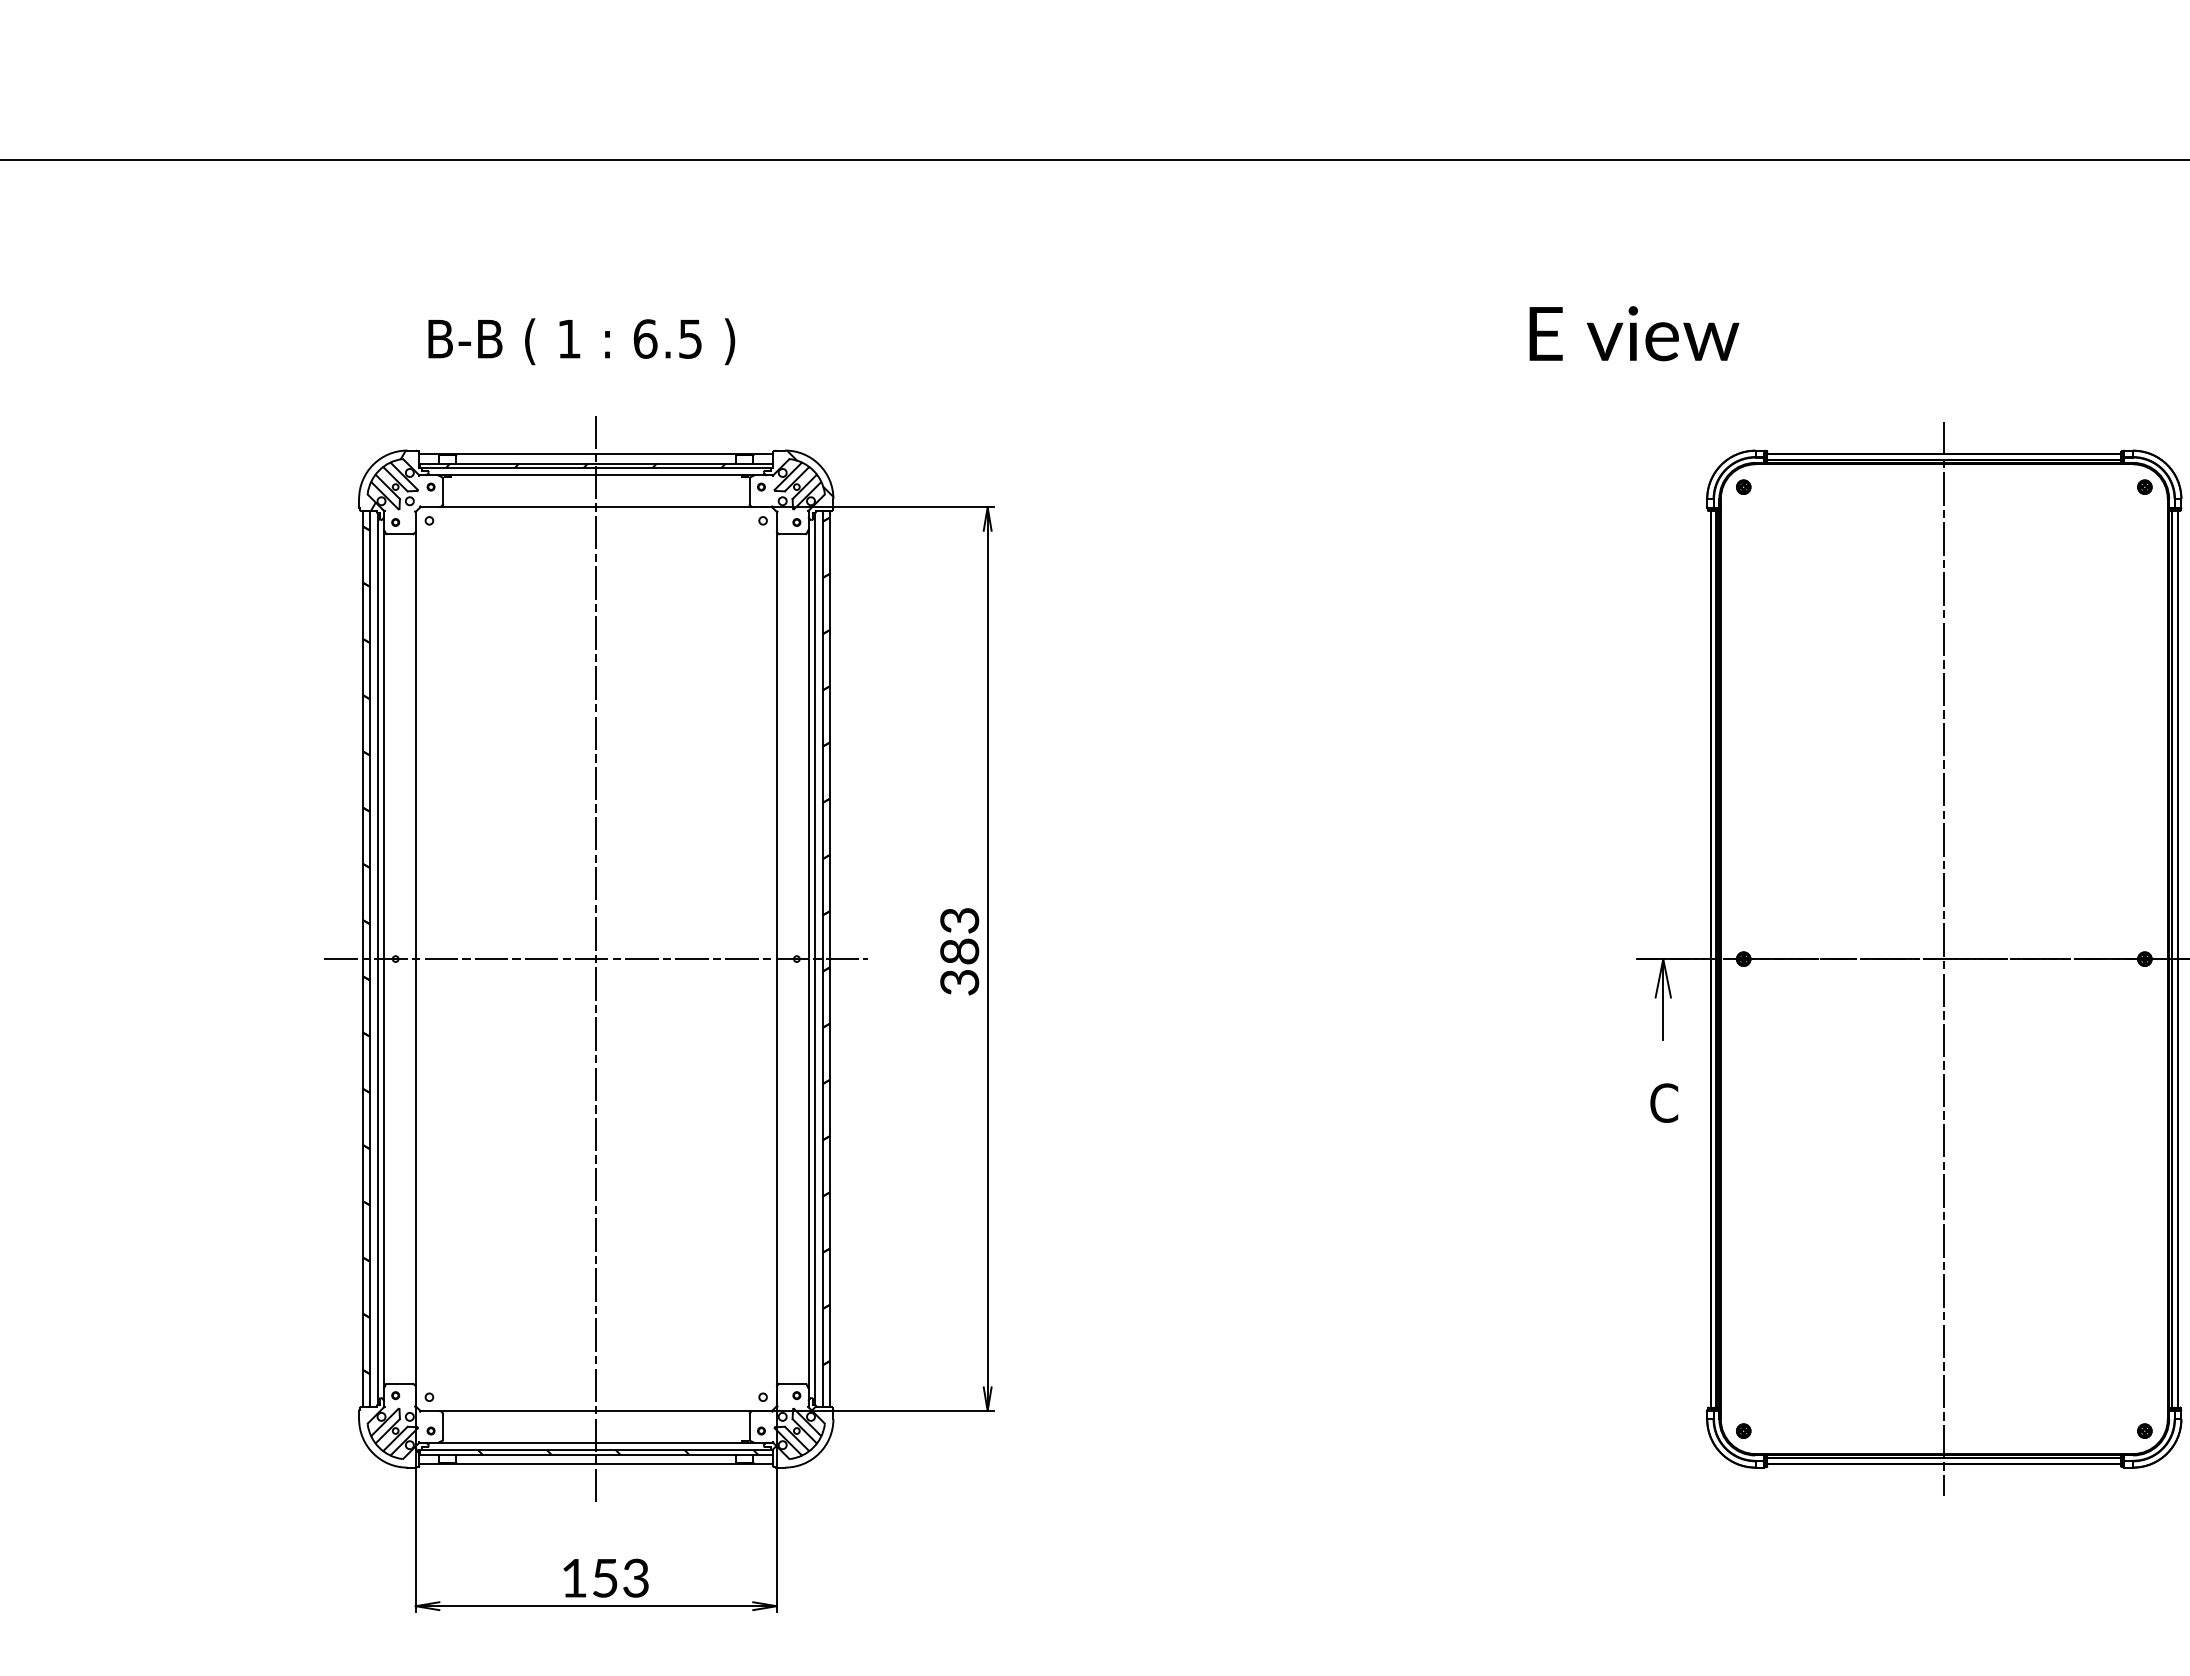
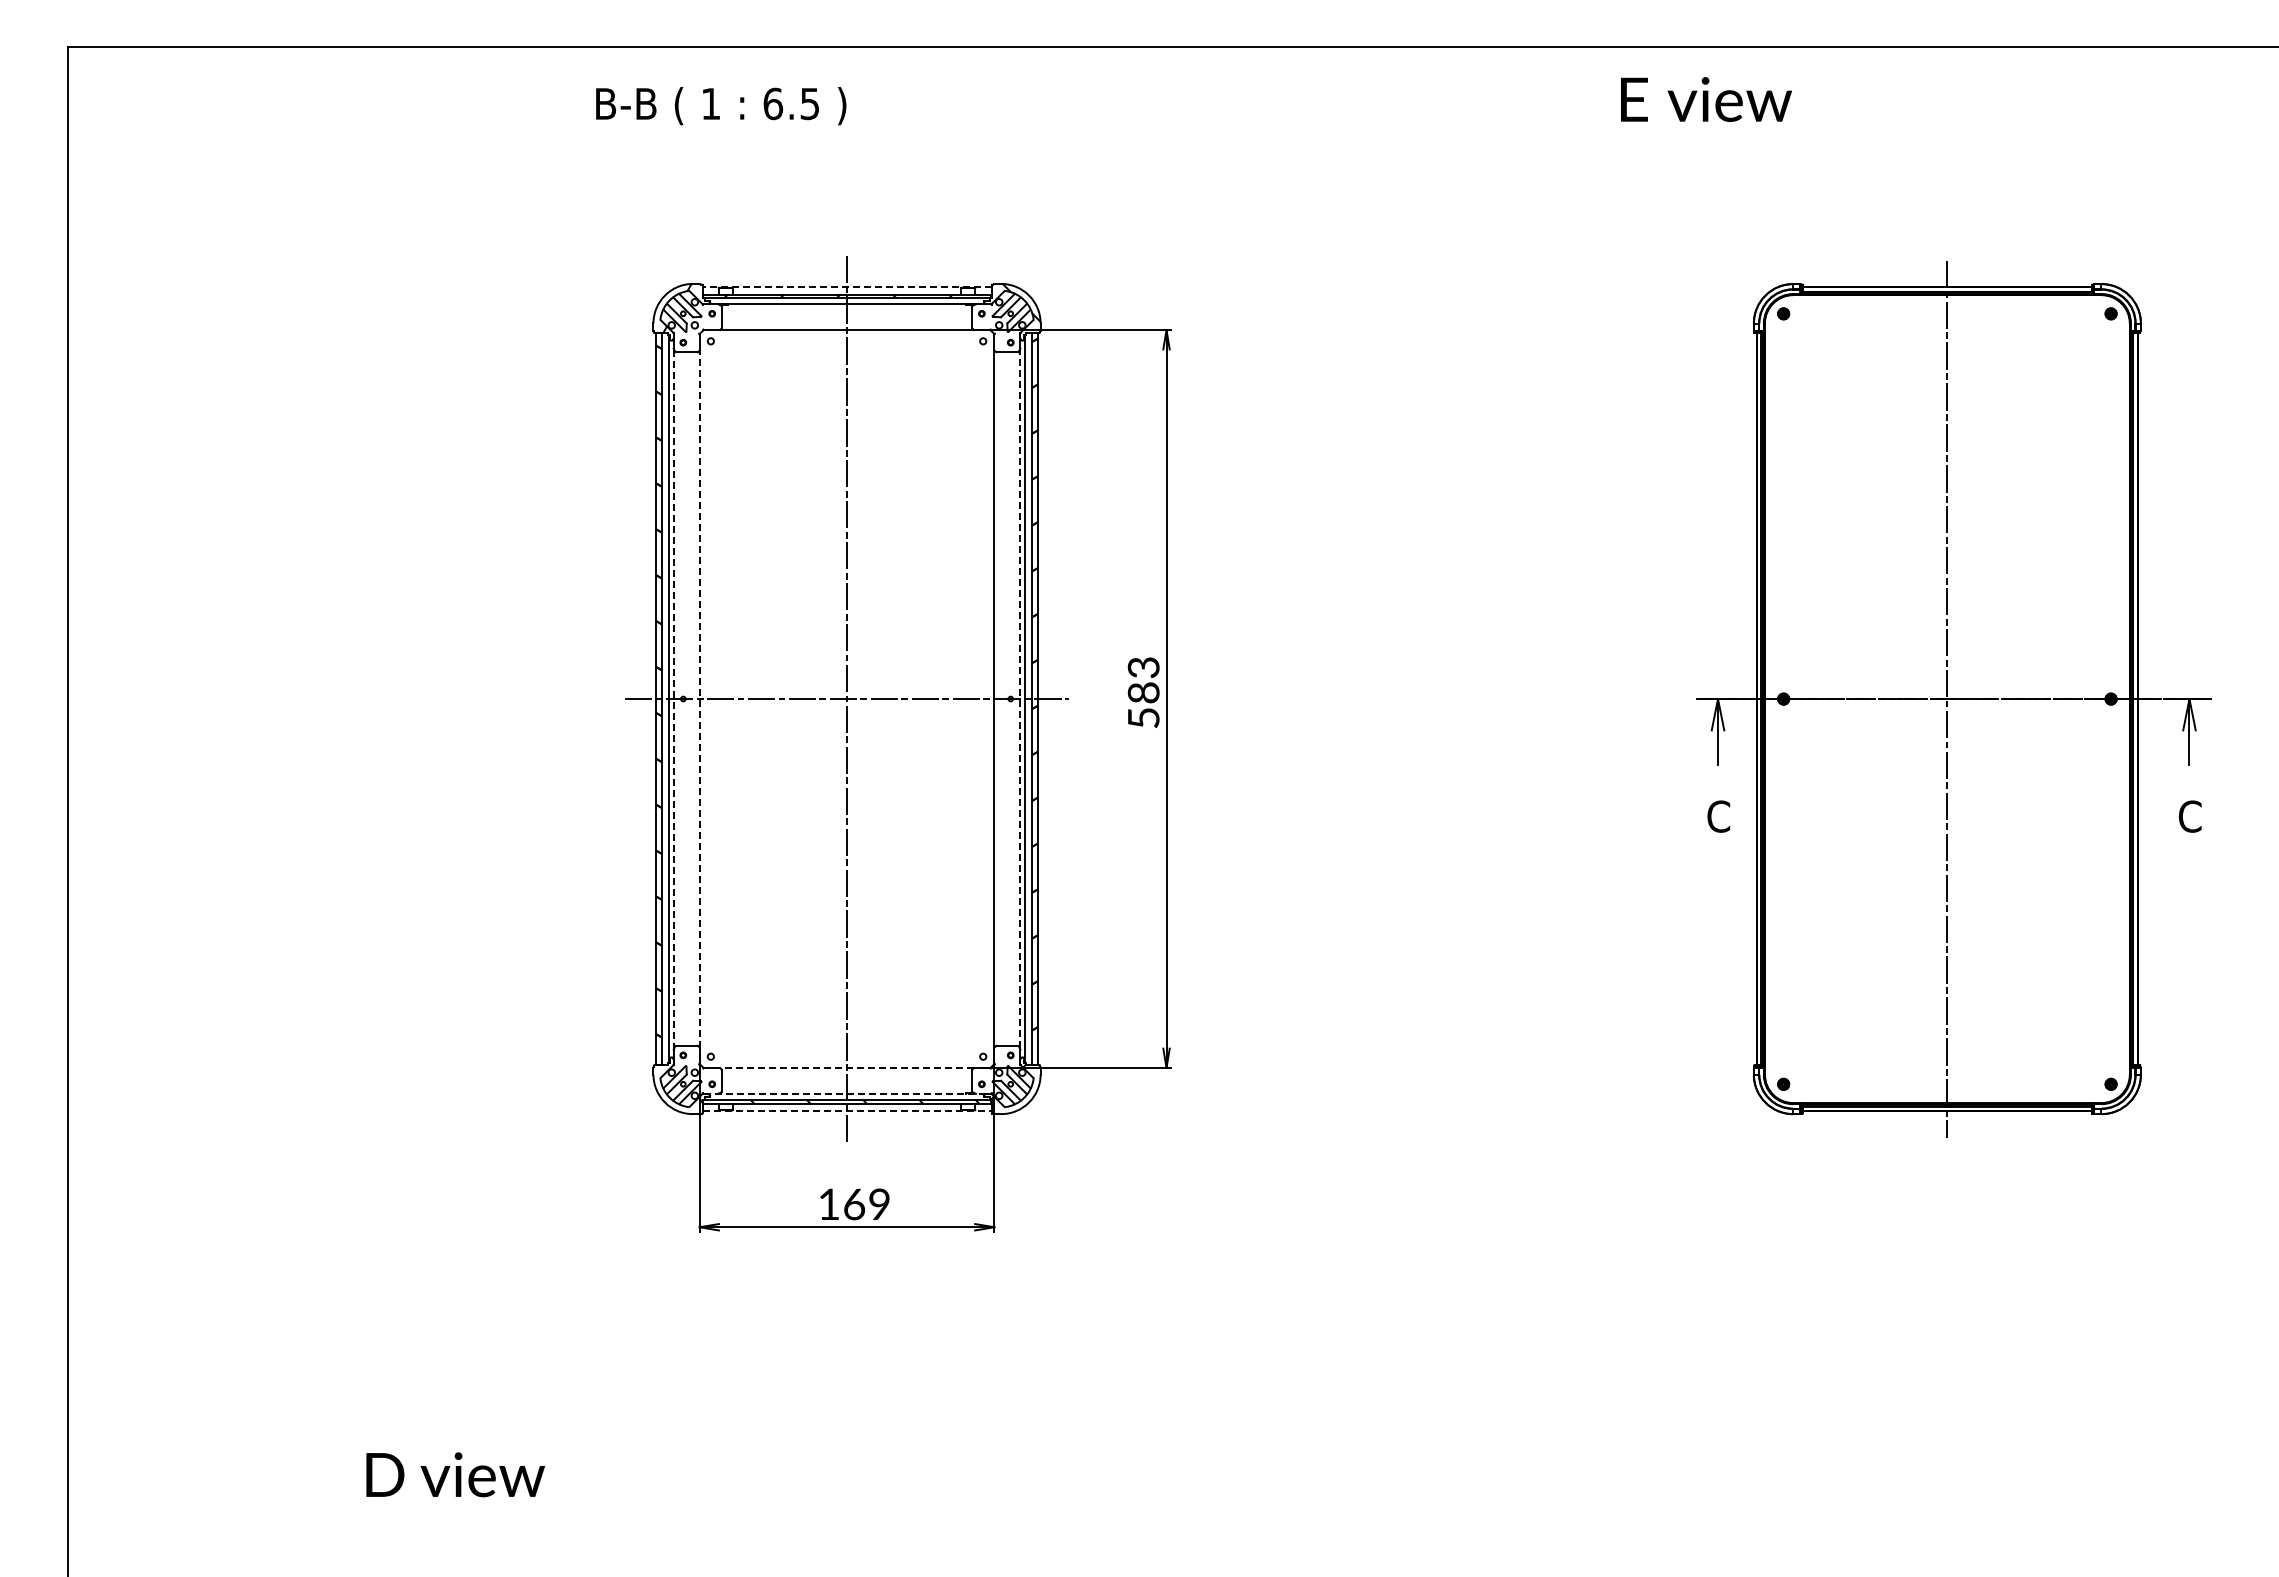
text: (1634, 333) -> (1706, 99), moved
text: (582, 342) -> (721, 106), moved
line: (595, 453) -> (846, 286), solid -> dashed
line: (383, 959) -> (673, 699), solid -> dashed
line: (415, 959) -> (699, 699), solid -> dashed
line: (808, 959) -> (1020, 699), solid -> dashed
text: (959, 982) -> (1143, 718), 383 -> 583
line: (595, 1410) -> (846, 1067), solid -> dashed
line: (595, 1442) -> (846, 1093), solid -> dashed
line: (596, 1464) -> (847, 1111), solid -> dashed
text: (620, 1578) -> (866, 1204), 153 -> 169

